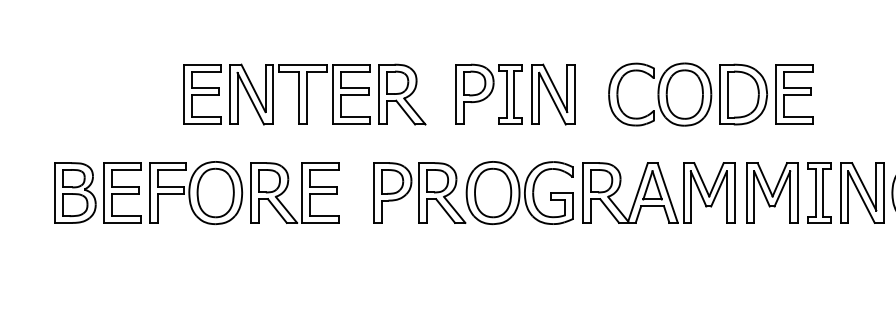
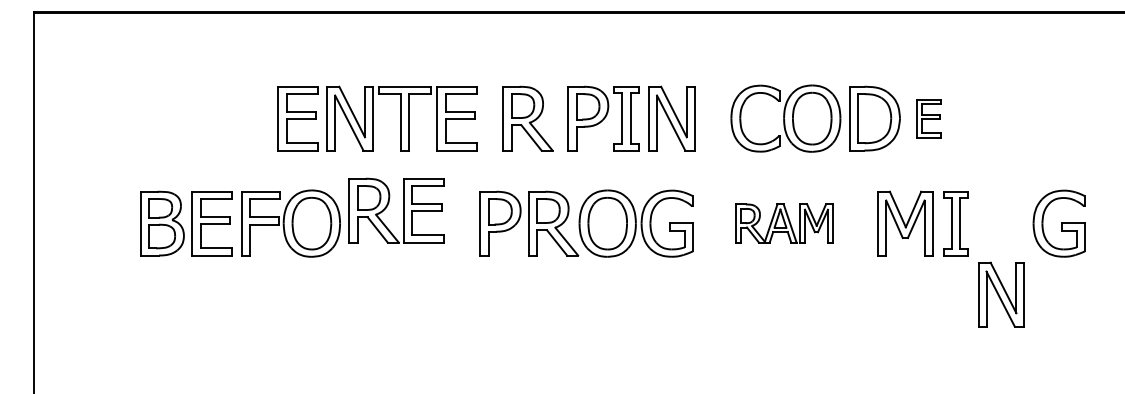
part: (401, 94) -> (527, 118), moved
part: (793, 94) -> (928, 118), size x0.6
part: (301, 192) -> (403, 210), moved
part: (658, 192) -> (784, 223), size x0.6
part: (862, 192) -> (1001, 294), moved

